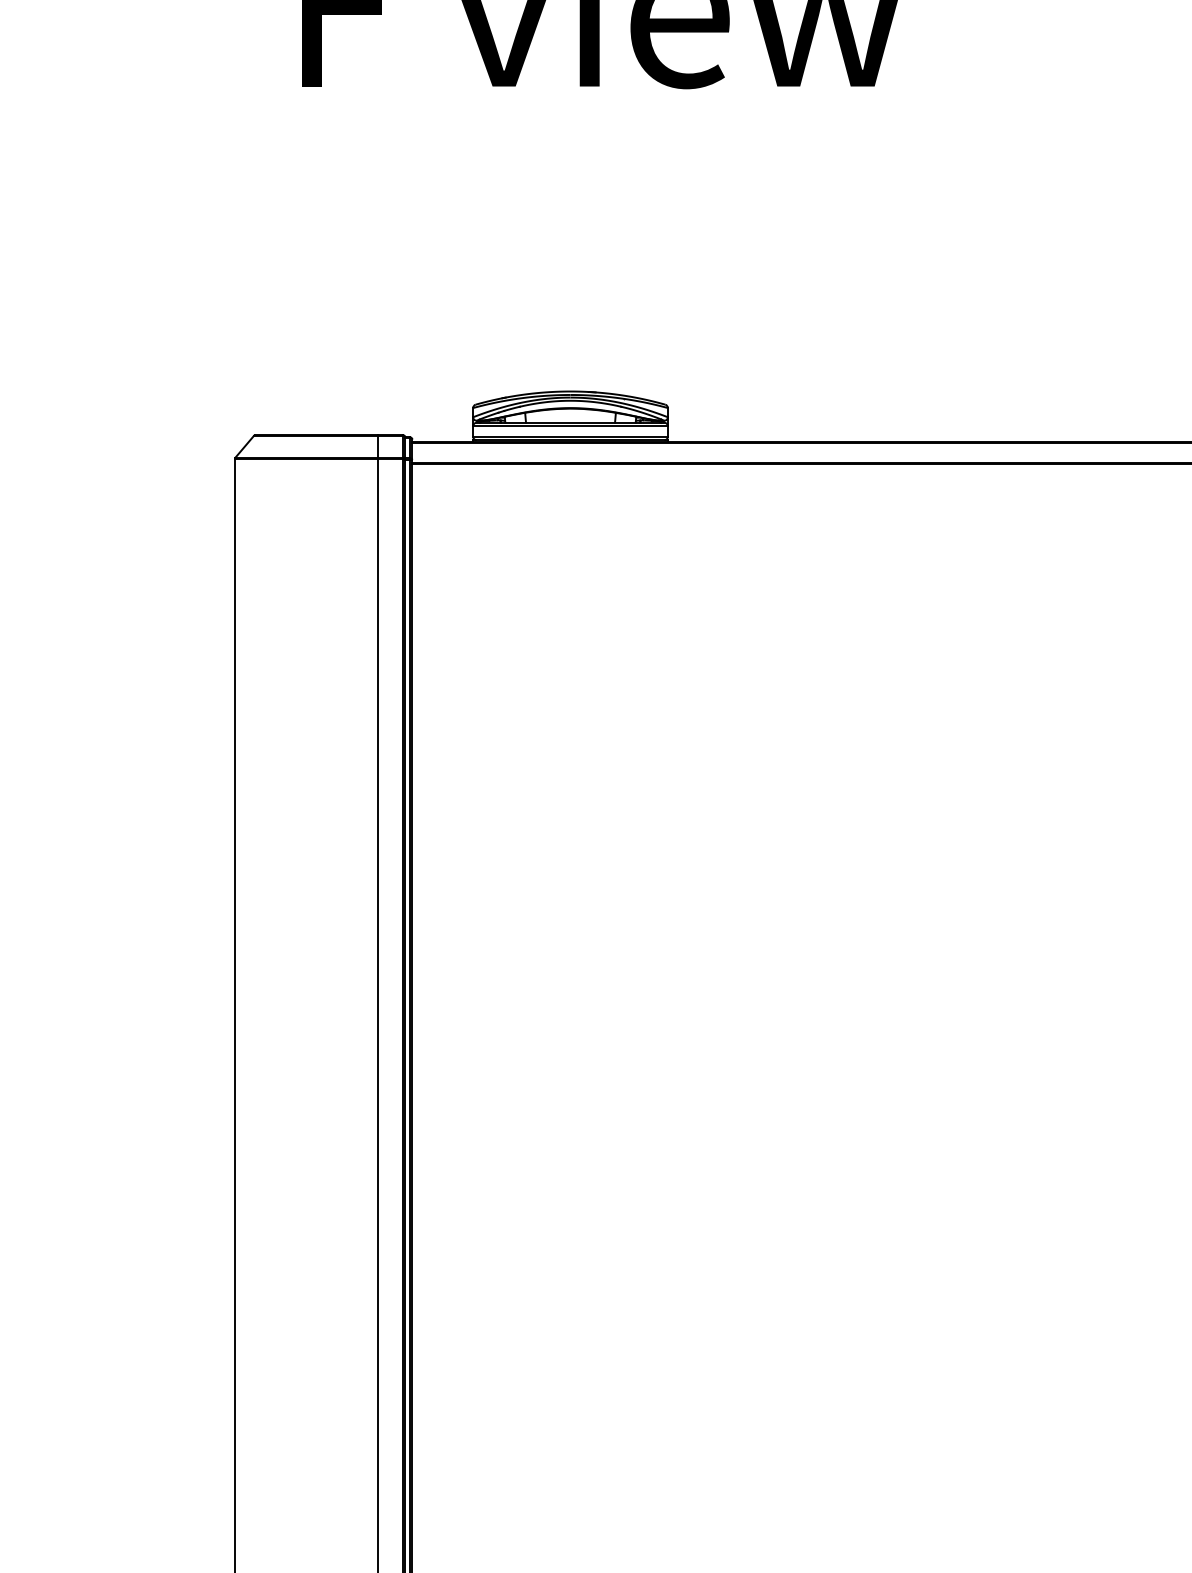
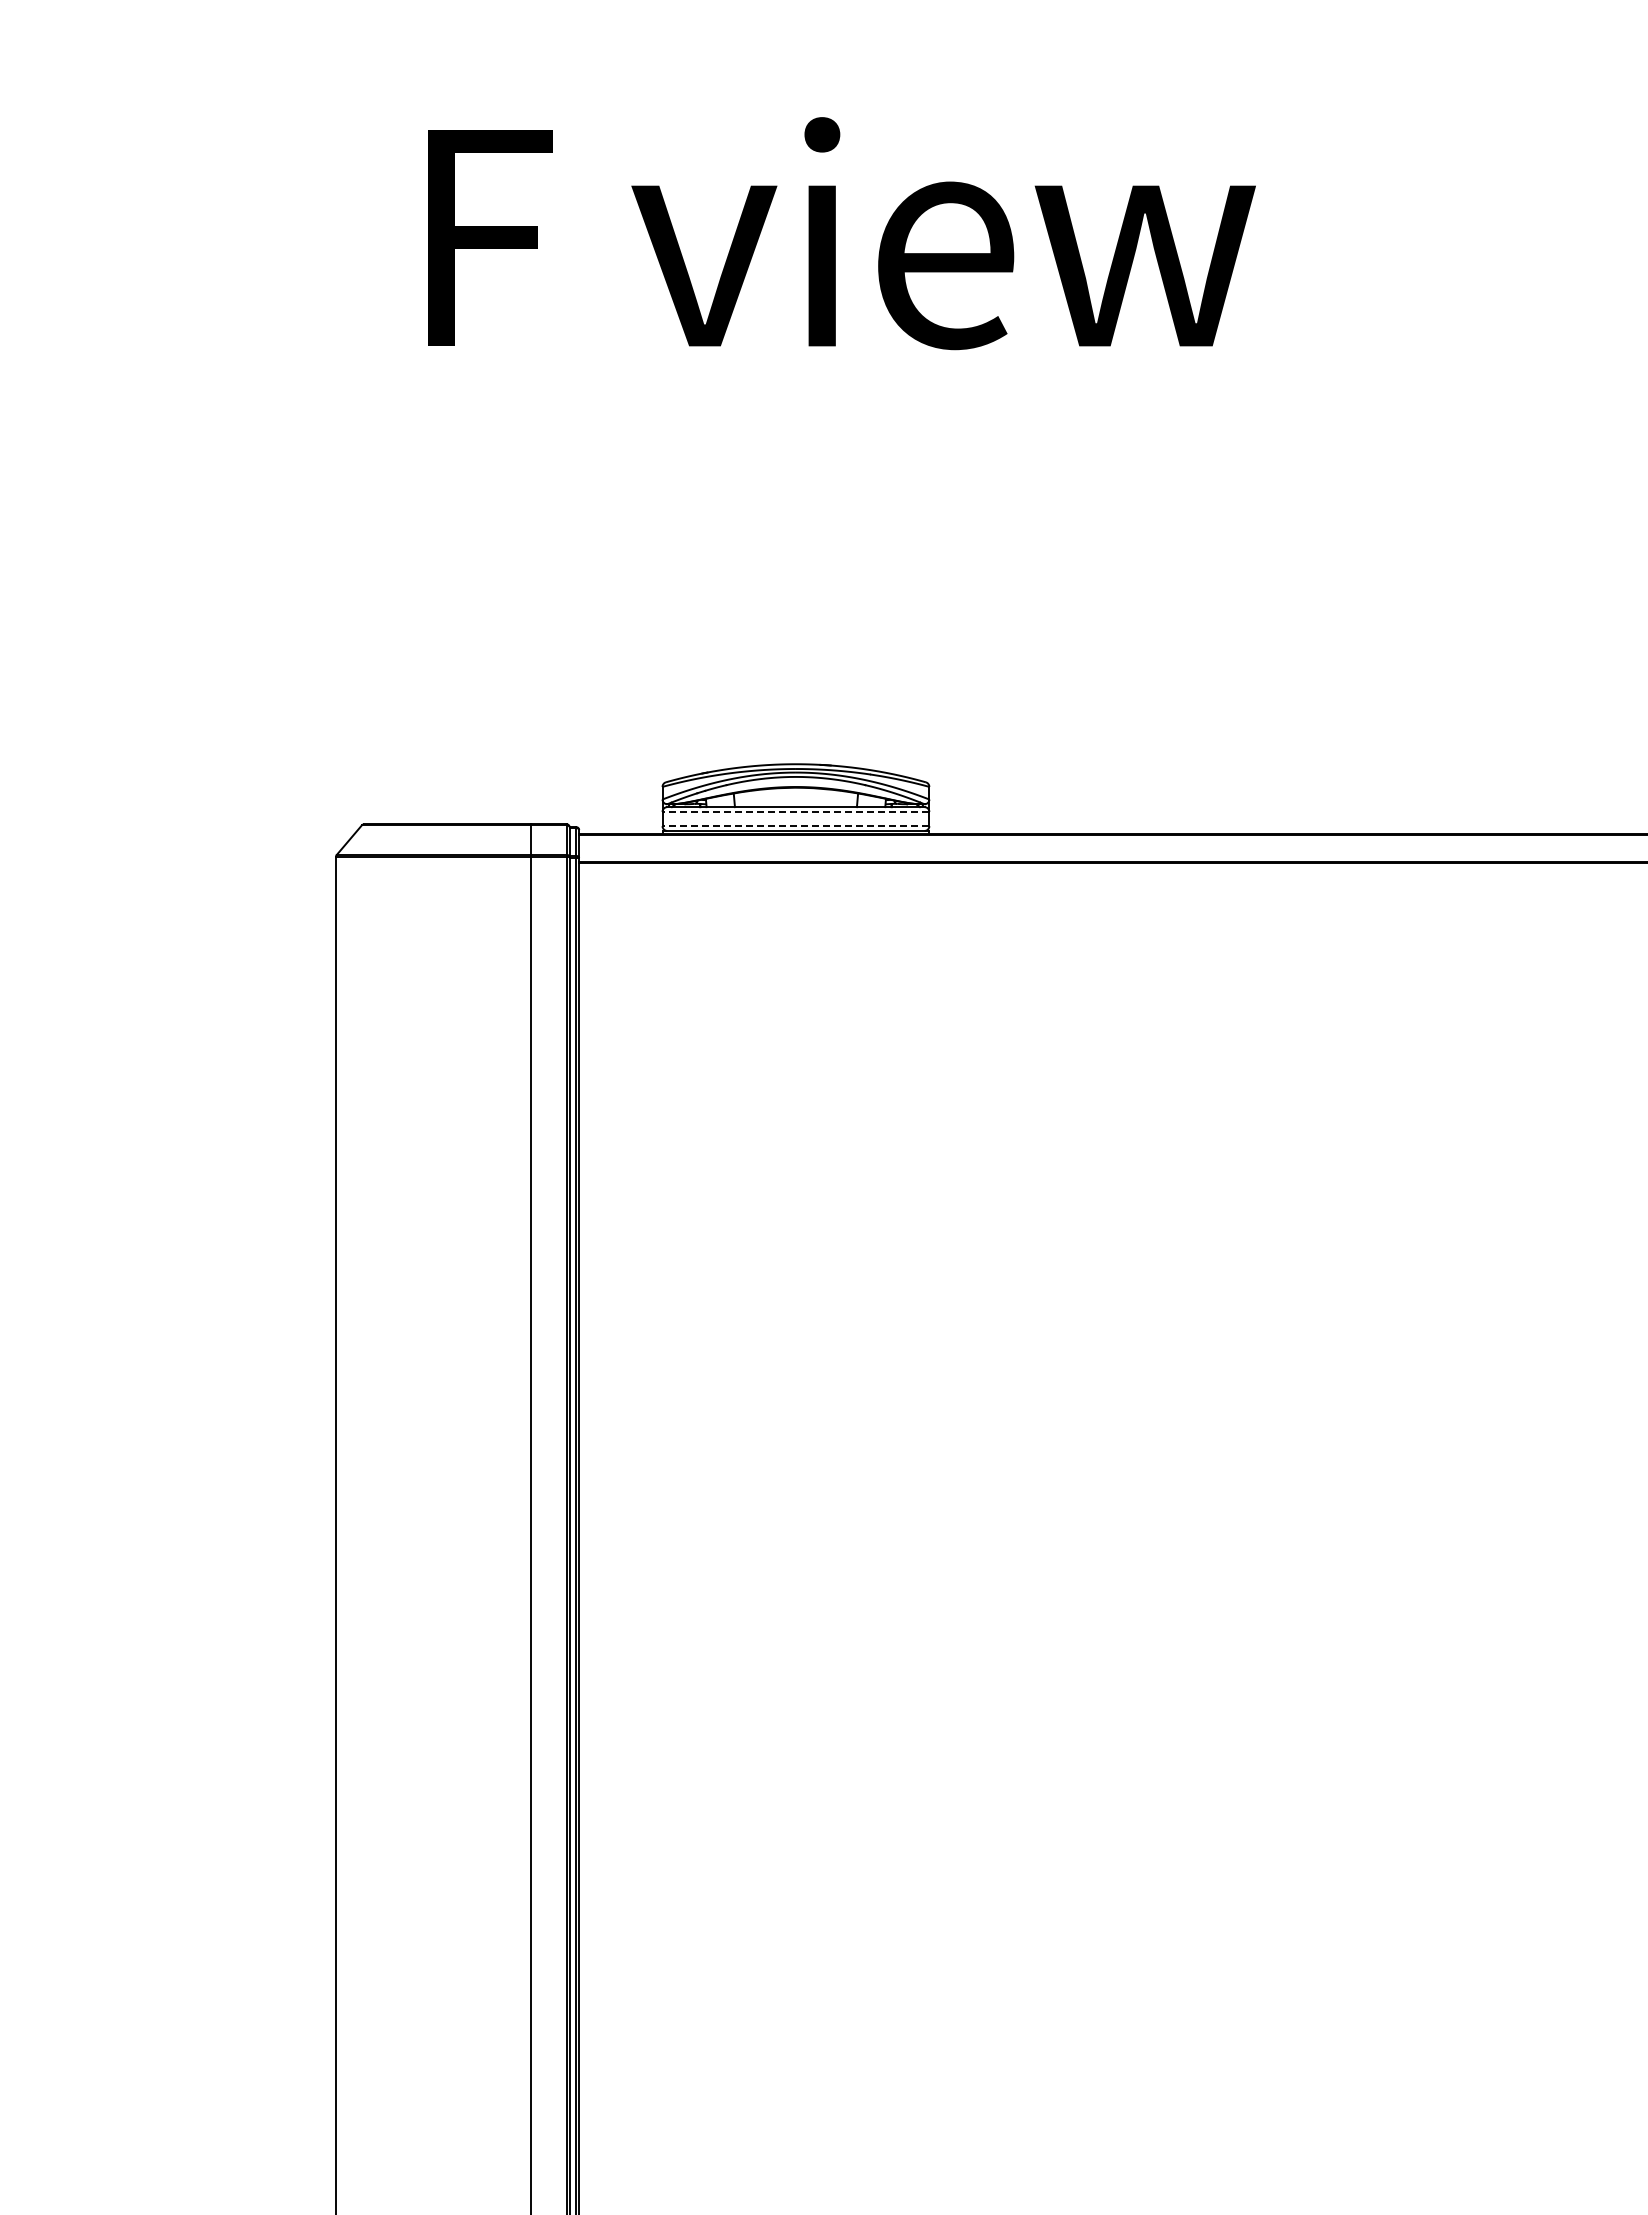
line: (570, 426) -> (795, 811), solid -> dashed
line: (570, 436) -> (795, 826), solid -> dashed

